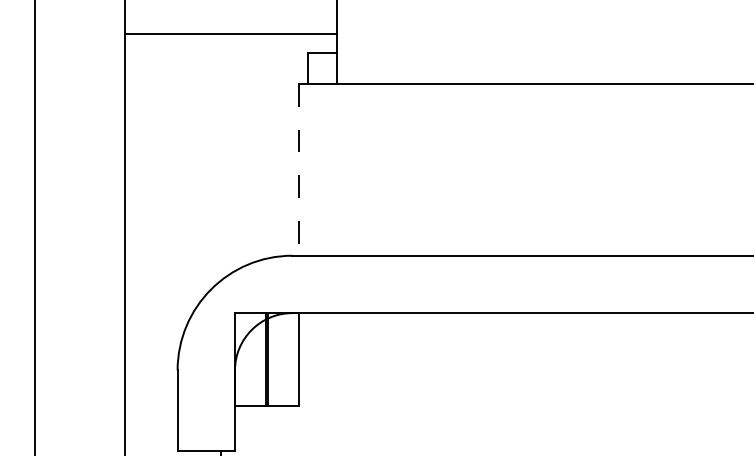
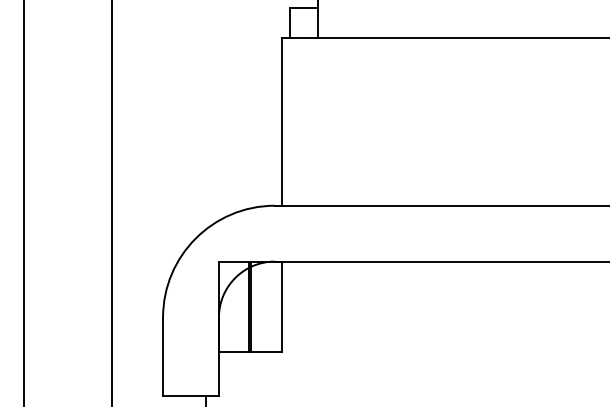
line: (299, 170) -> (281, 122), dashed -> solid

